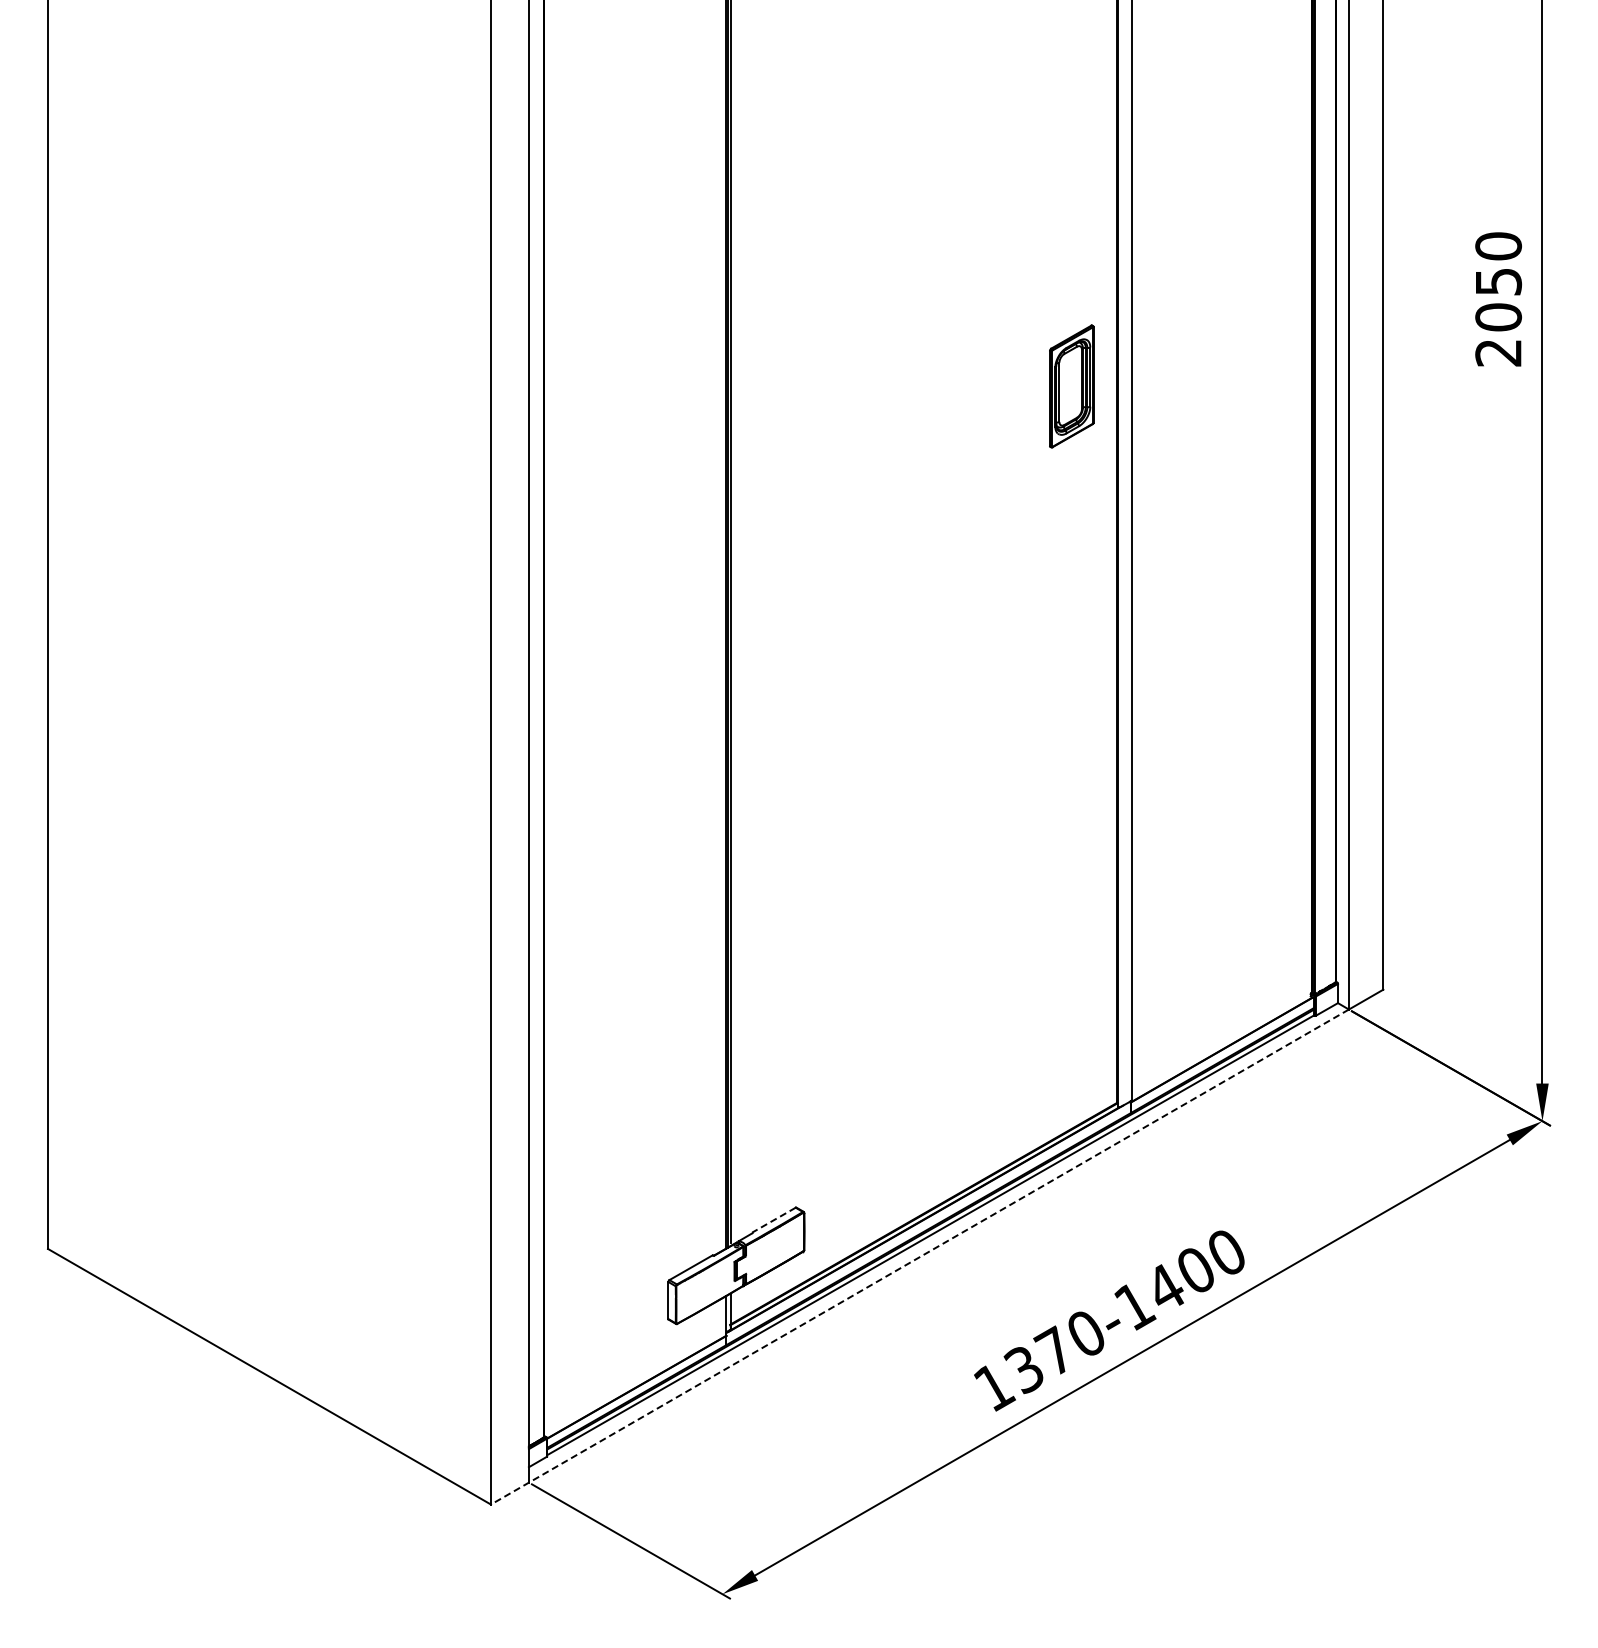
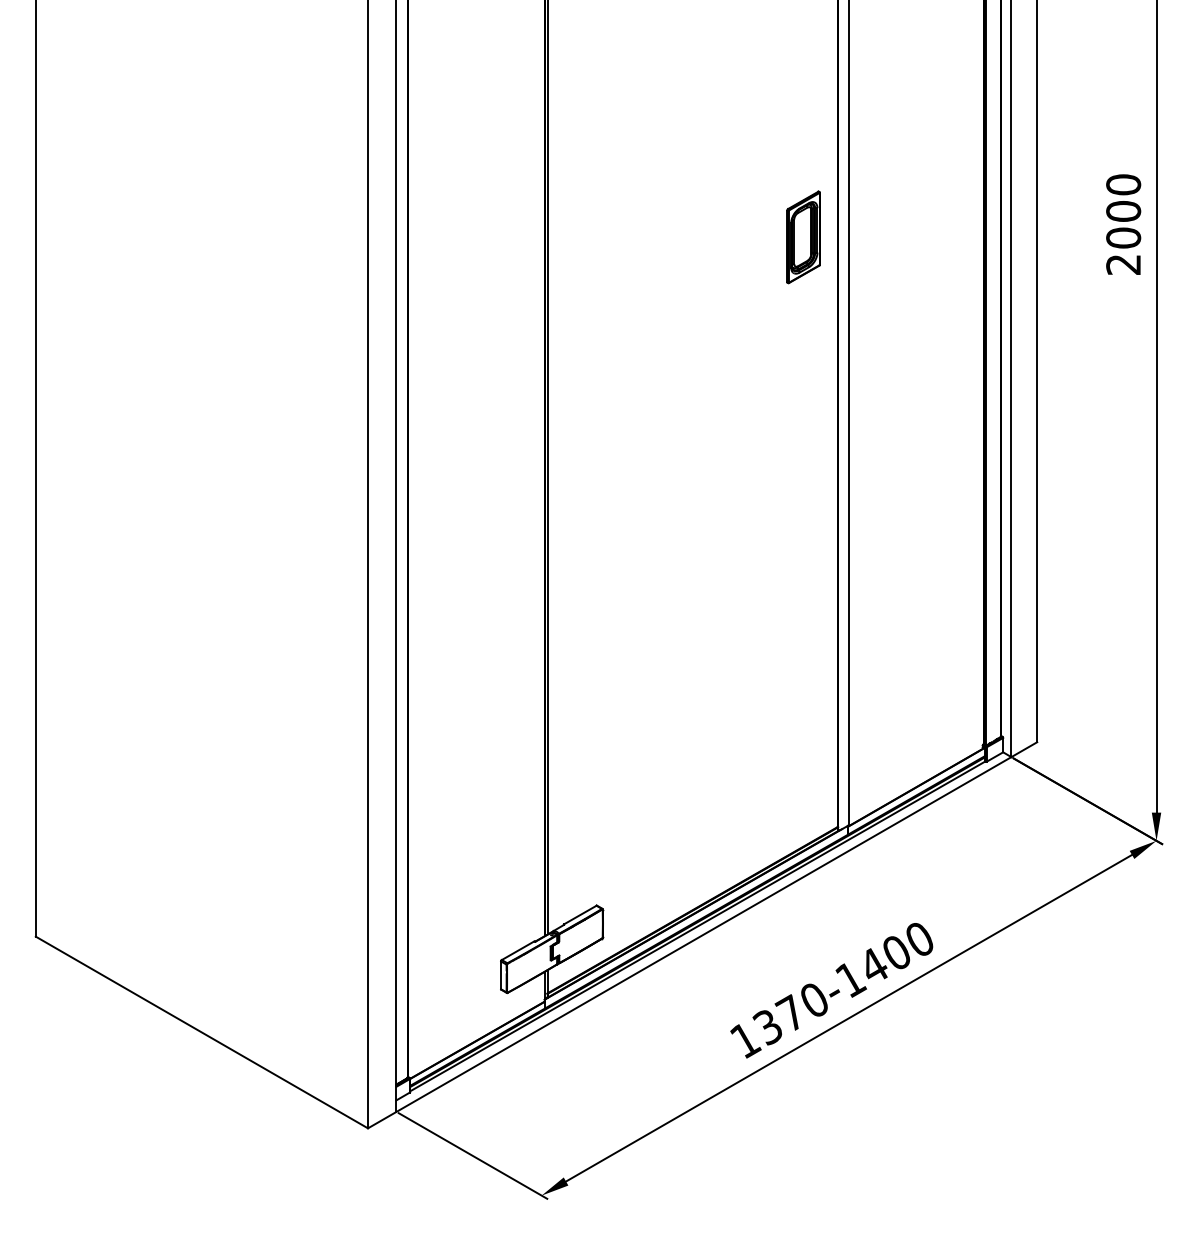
text: (1498, 281) -> (1123, 211), 2050 -> 2000
part: (1071, 386) -> (803, 237), moved
line: (773, 1220) -> (579, 915), dashed -> solid
line: (919, 1257) -> (689, 943), dashed -> solid

